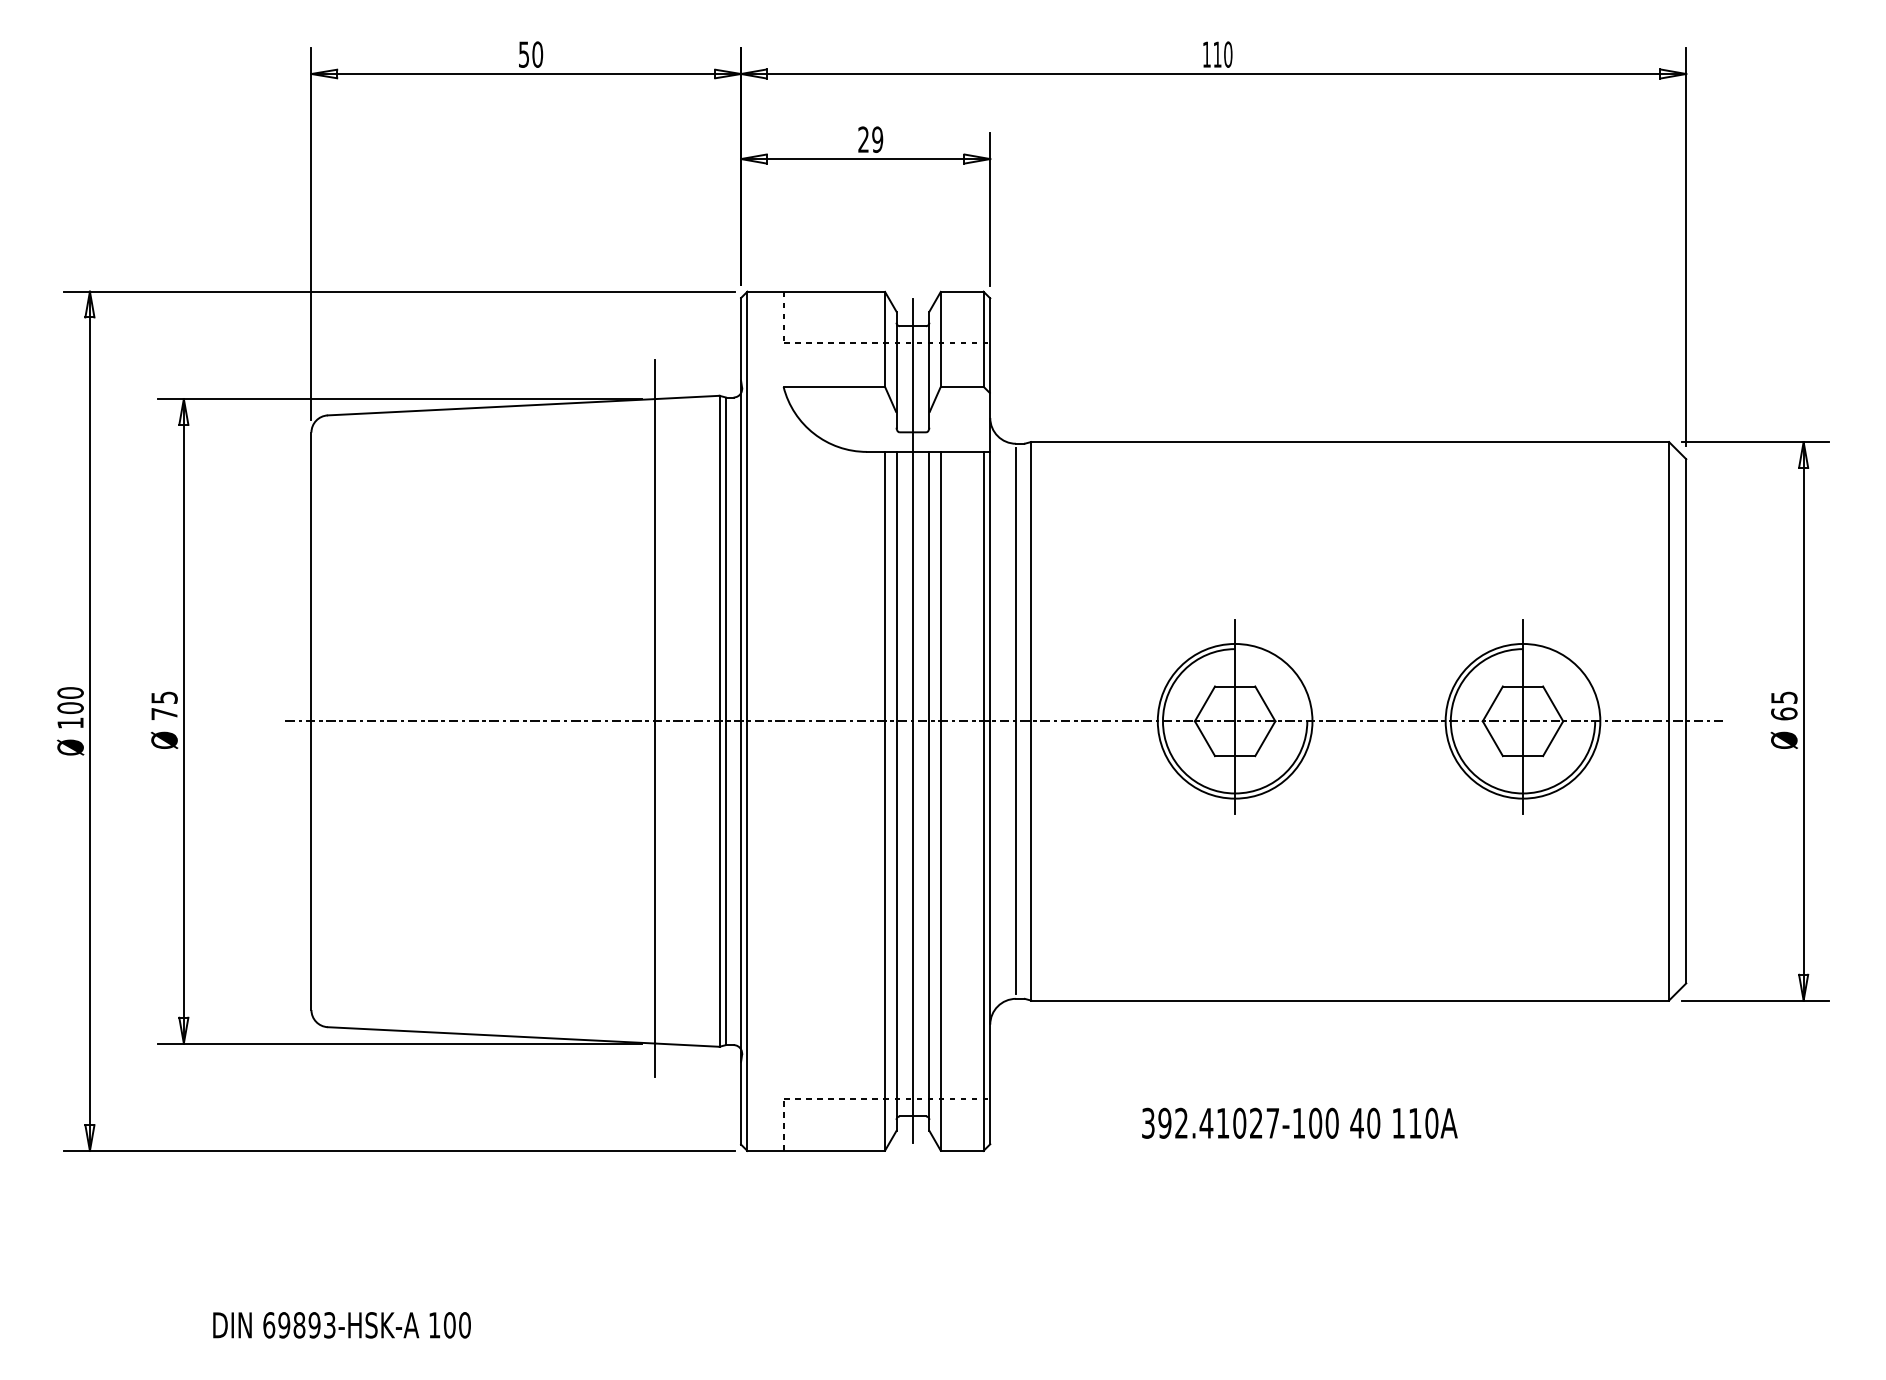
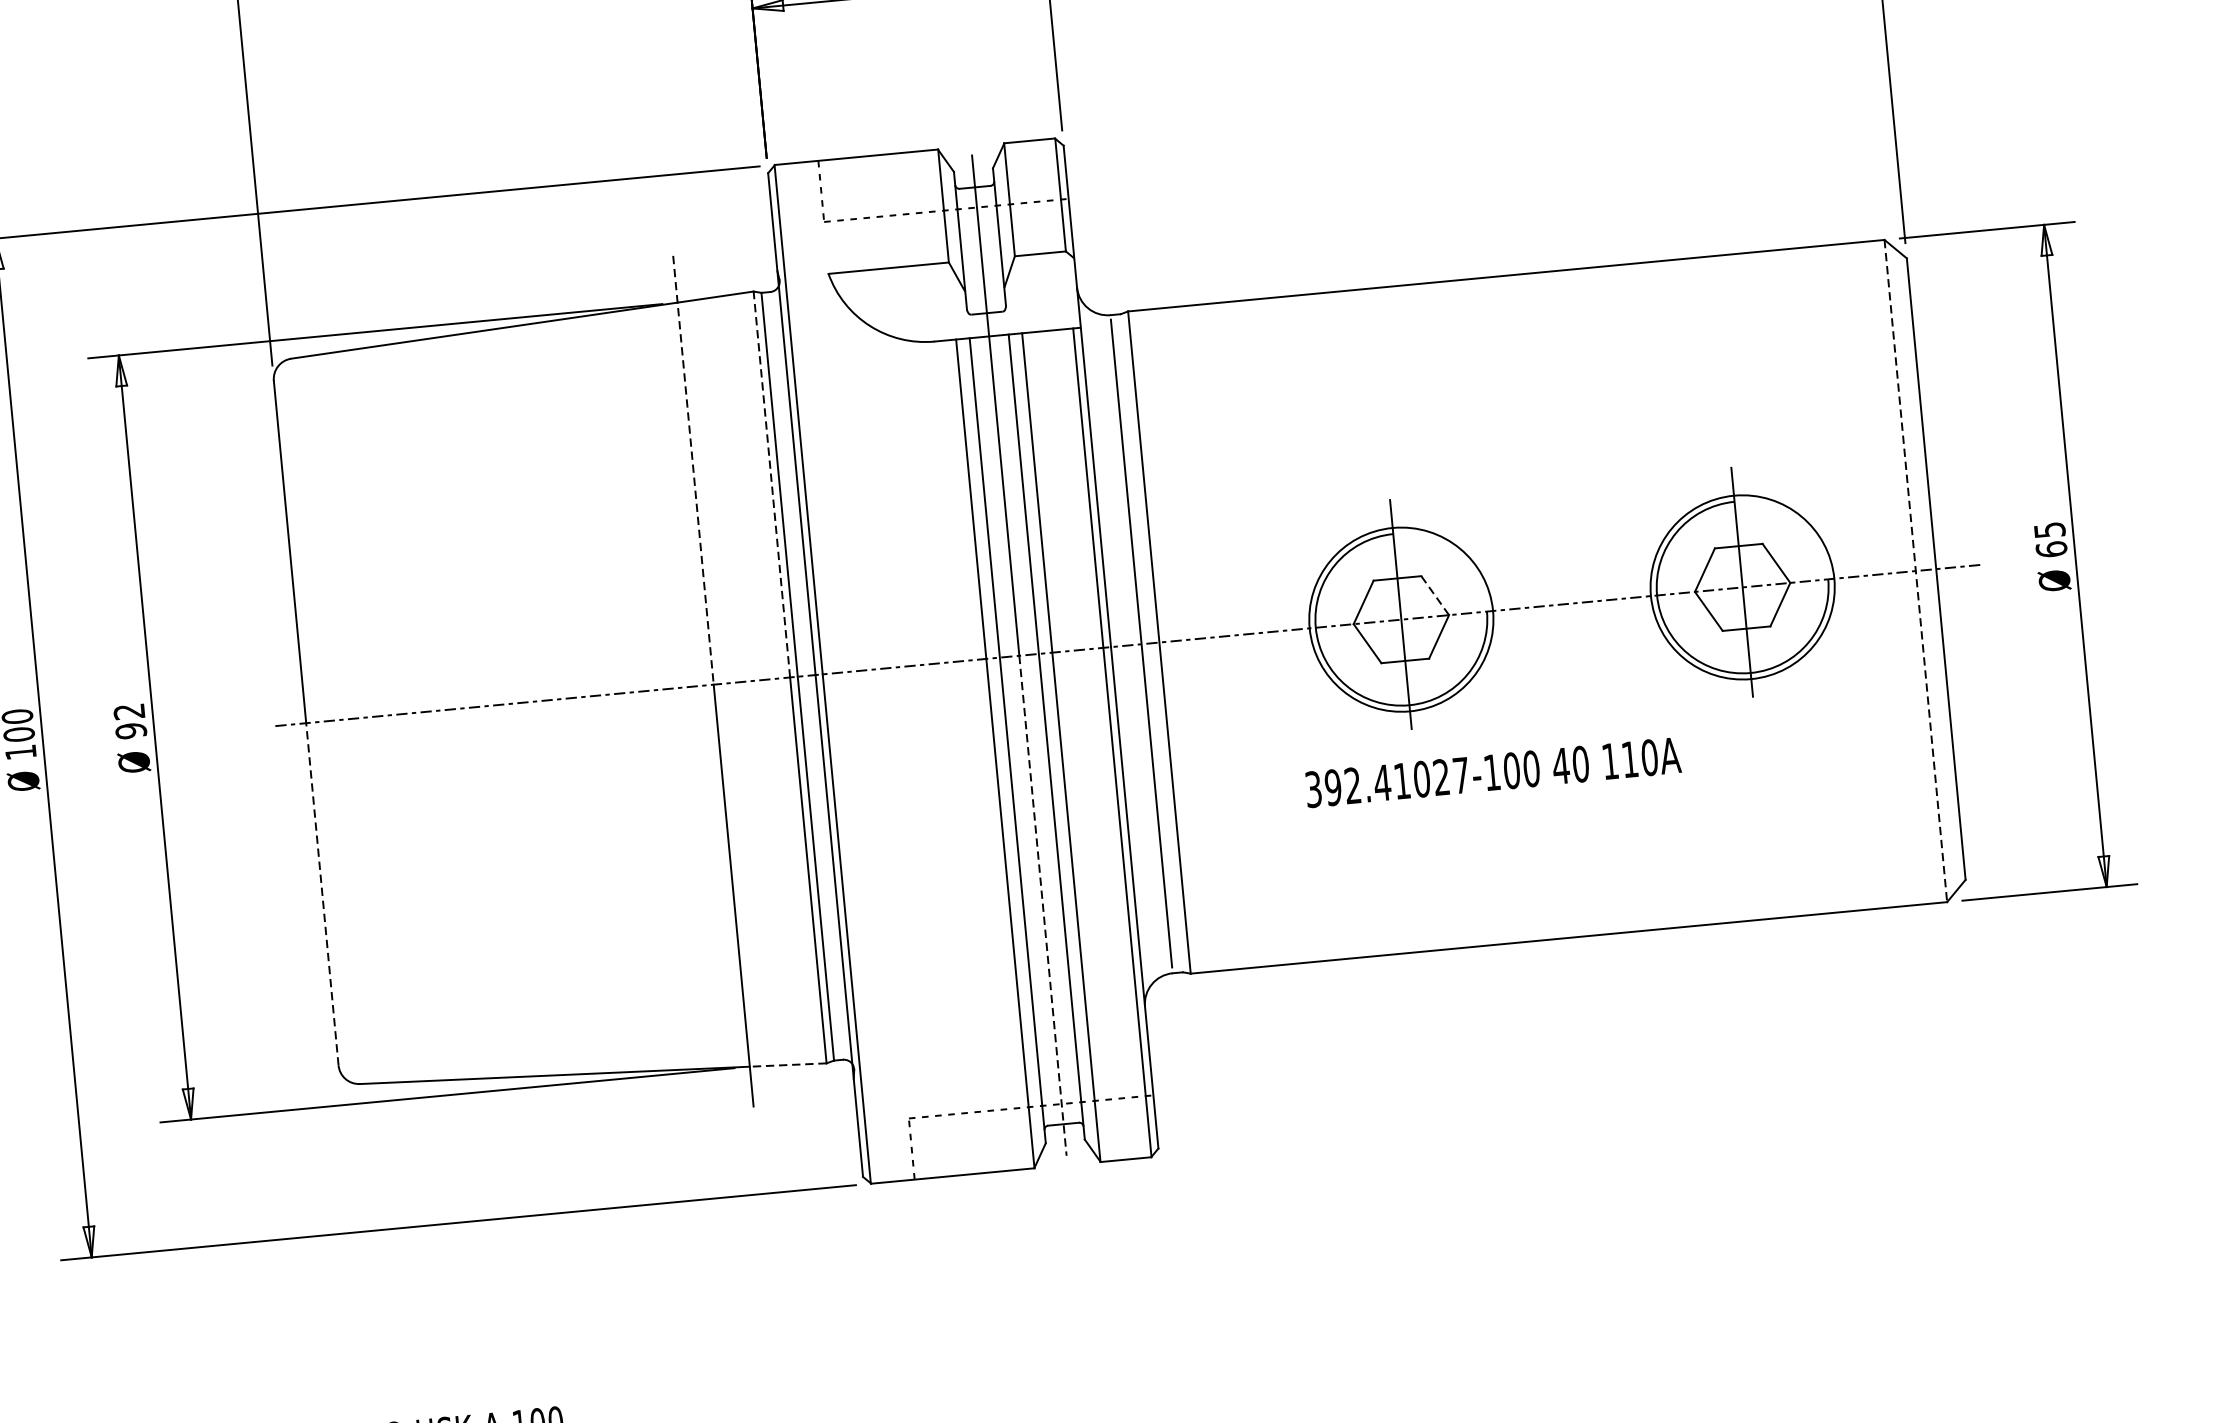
line: (655, 540) -> (693, 470), solid -> dashed
line: (719, 558) -> (771, 484), solid -> dashed
line: (1265, 703) -> (1435, 595), solid -> dashed
text: (164, 705) -> (130, 720), 75 -> 92
line: (1669, 721) -> (1916, 571), solid -> dashed
line: (311, 865) -> (322, 894), solid -> dashed
line: (912, 932) -> (1042, 906), solid -> dashed
line: (686, 1045) -> (787, 1065), solid -> dashed
text: (1299, 1122) -> (1492, 771), moved

